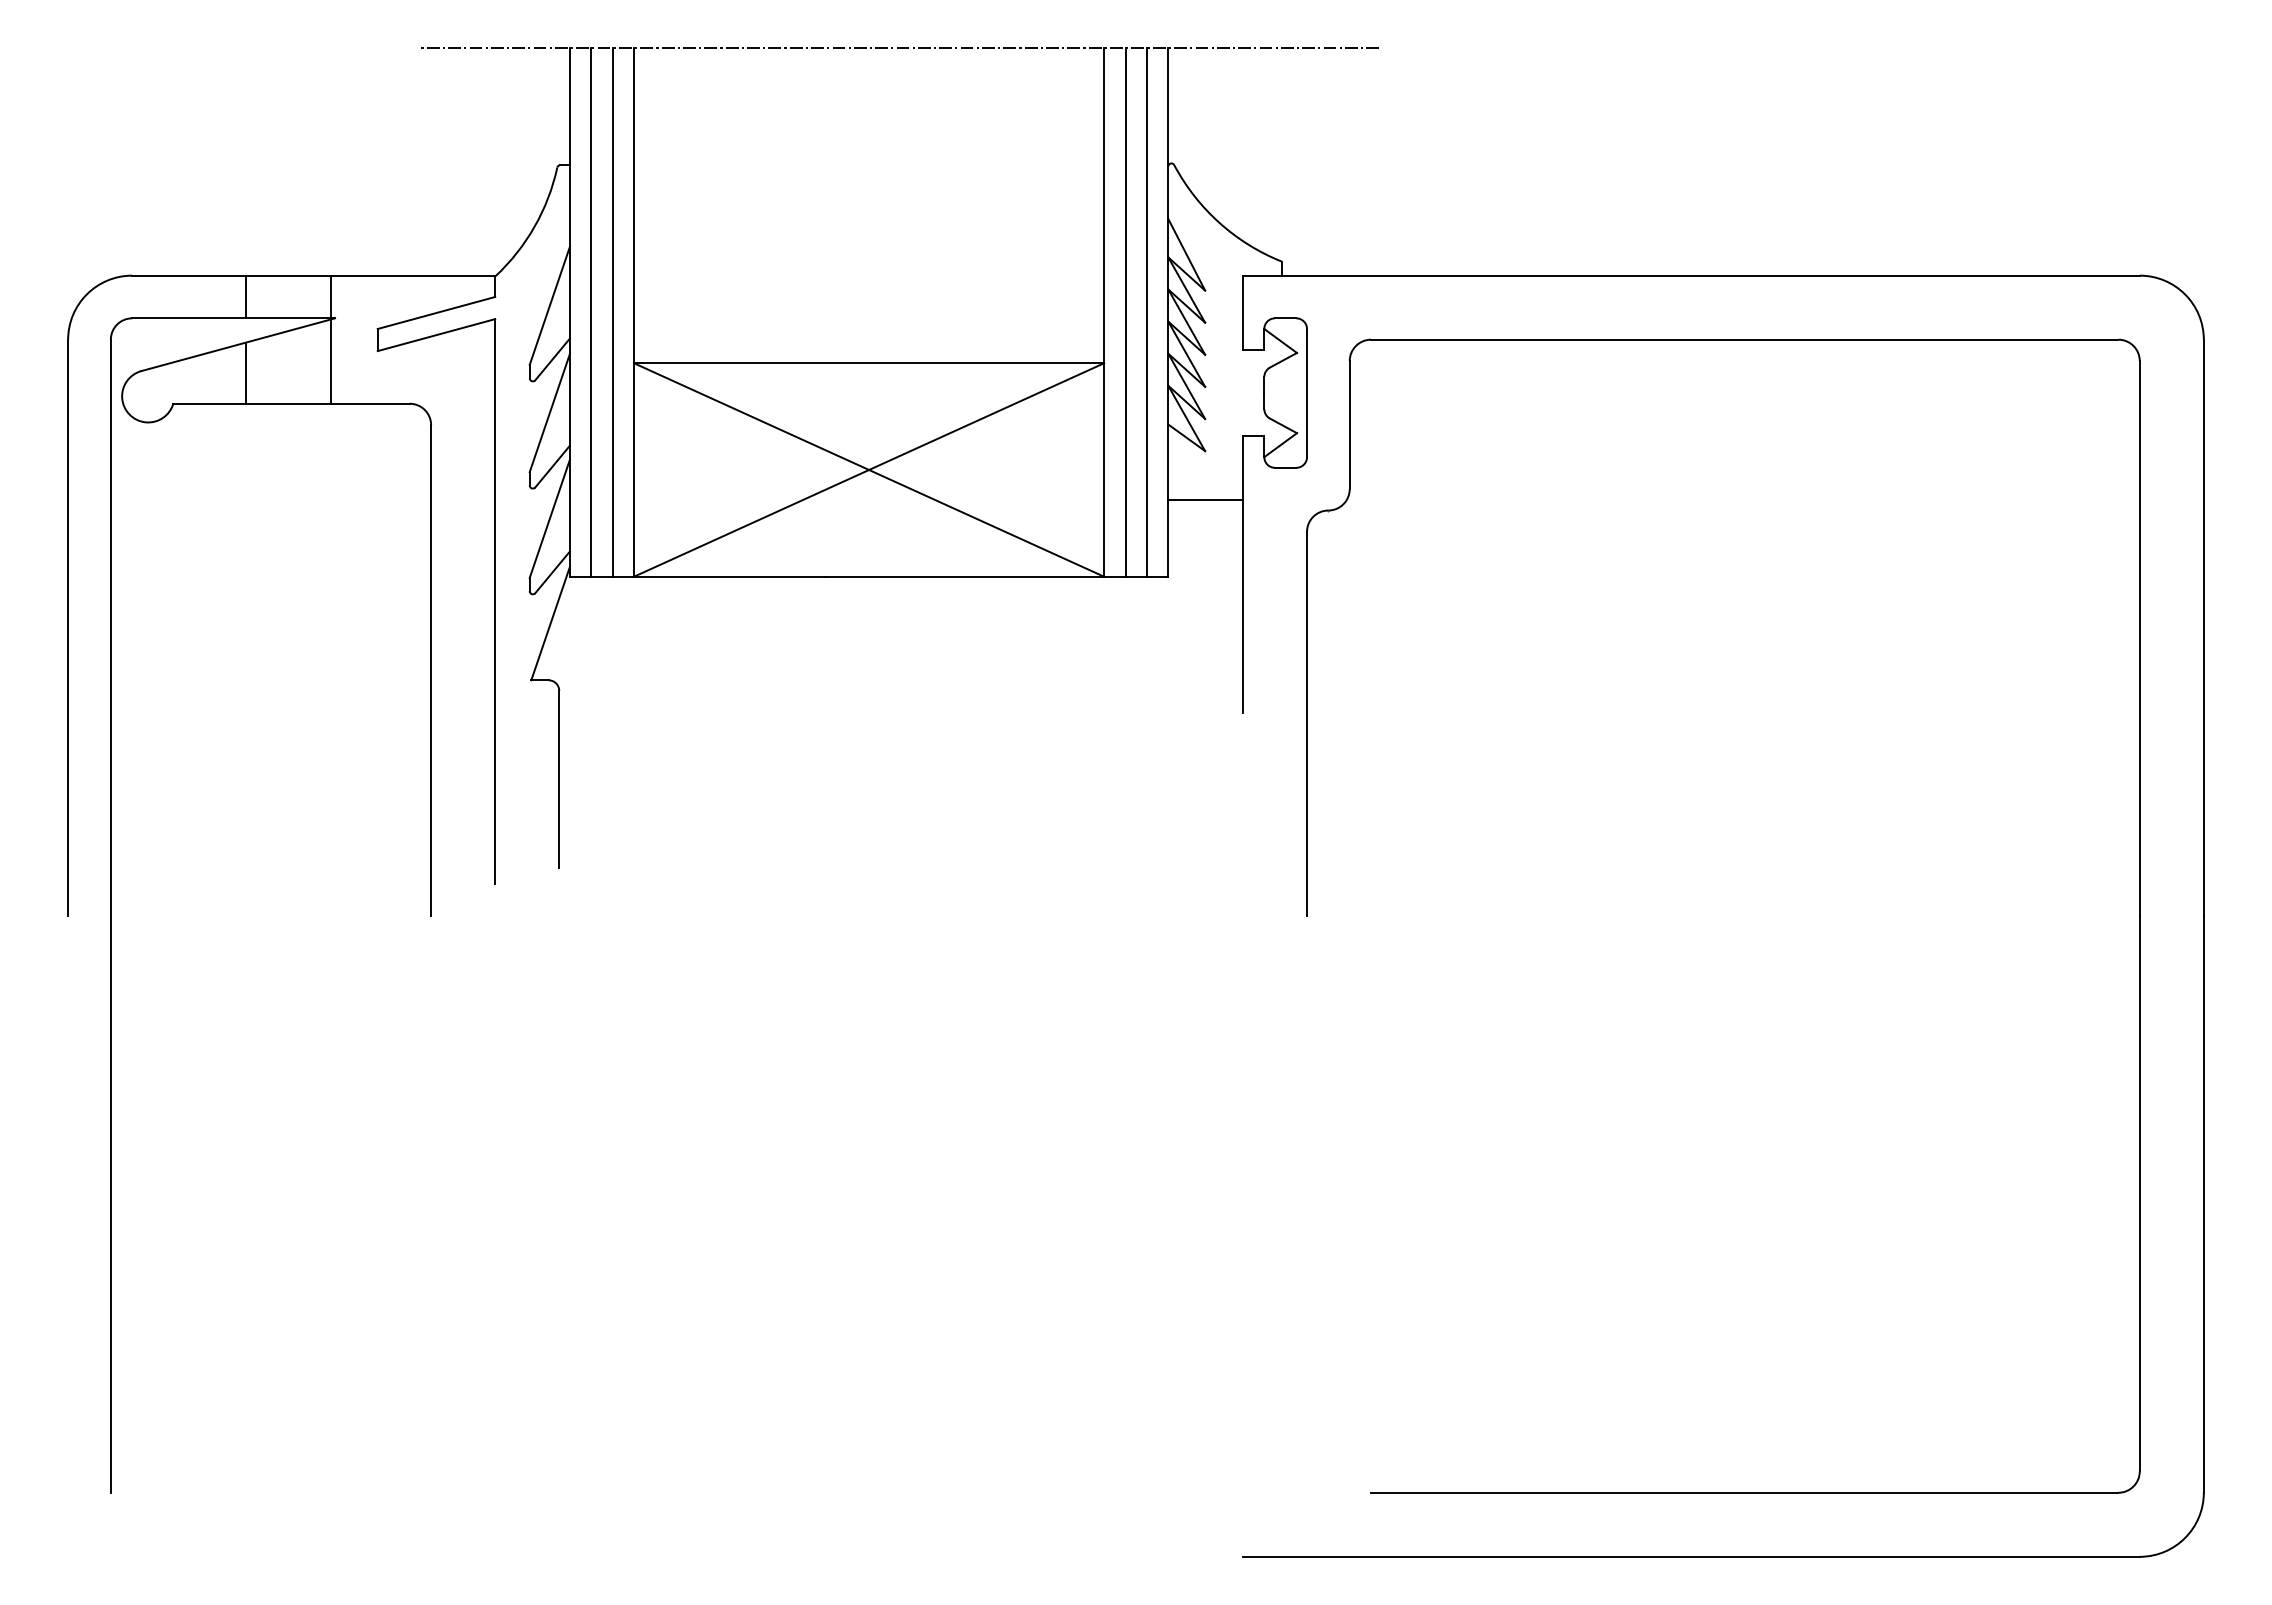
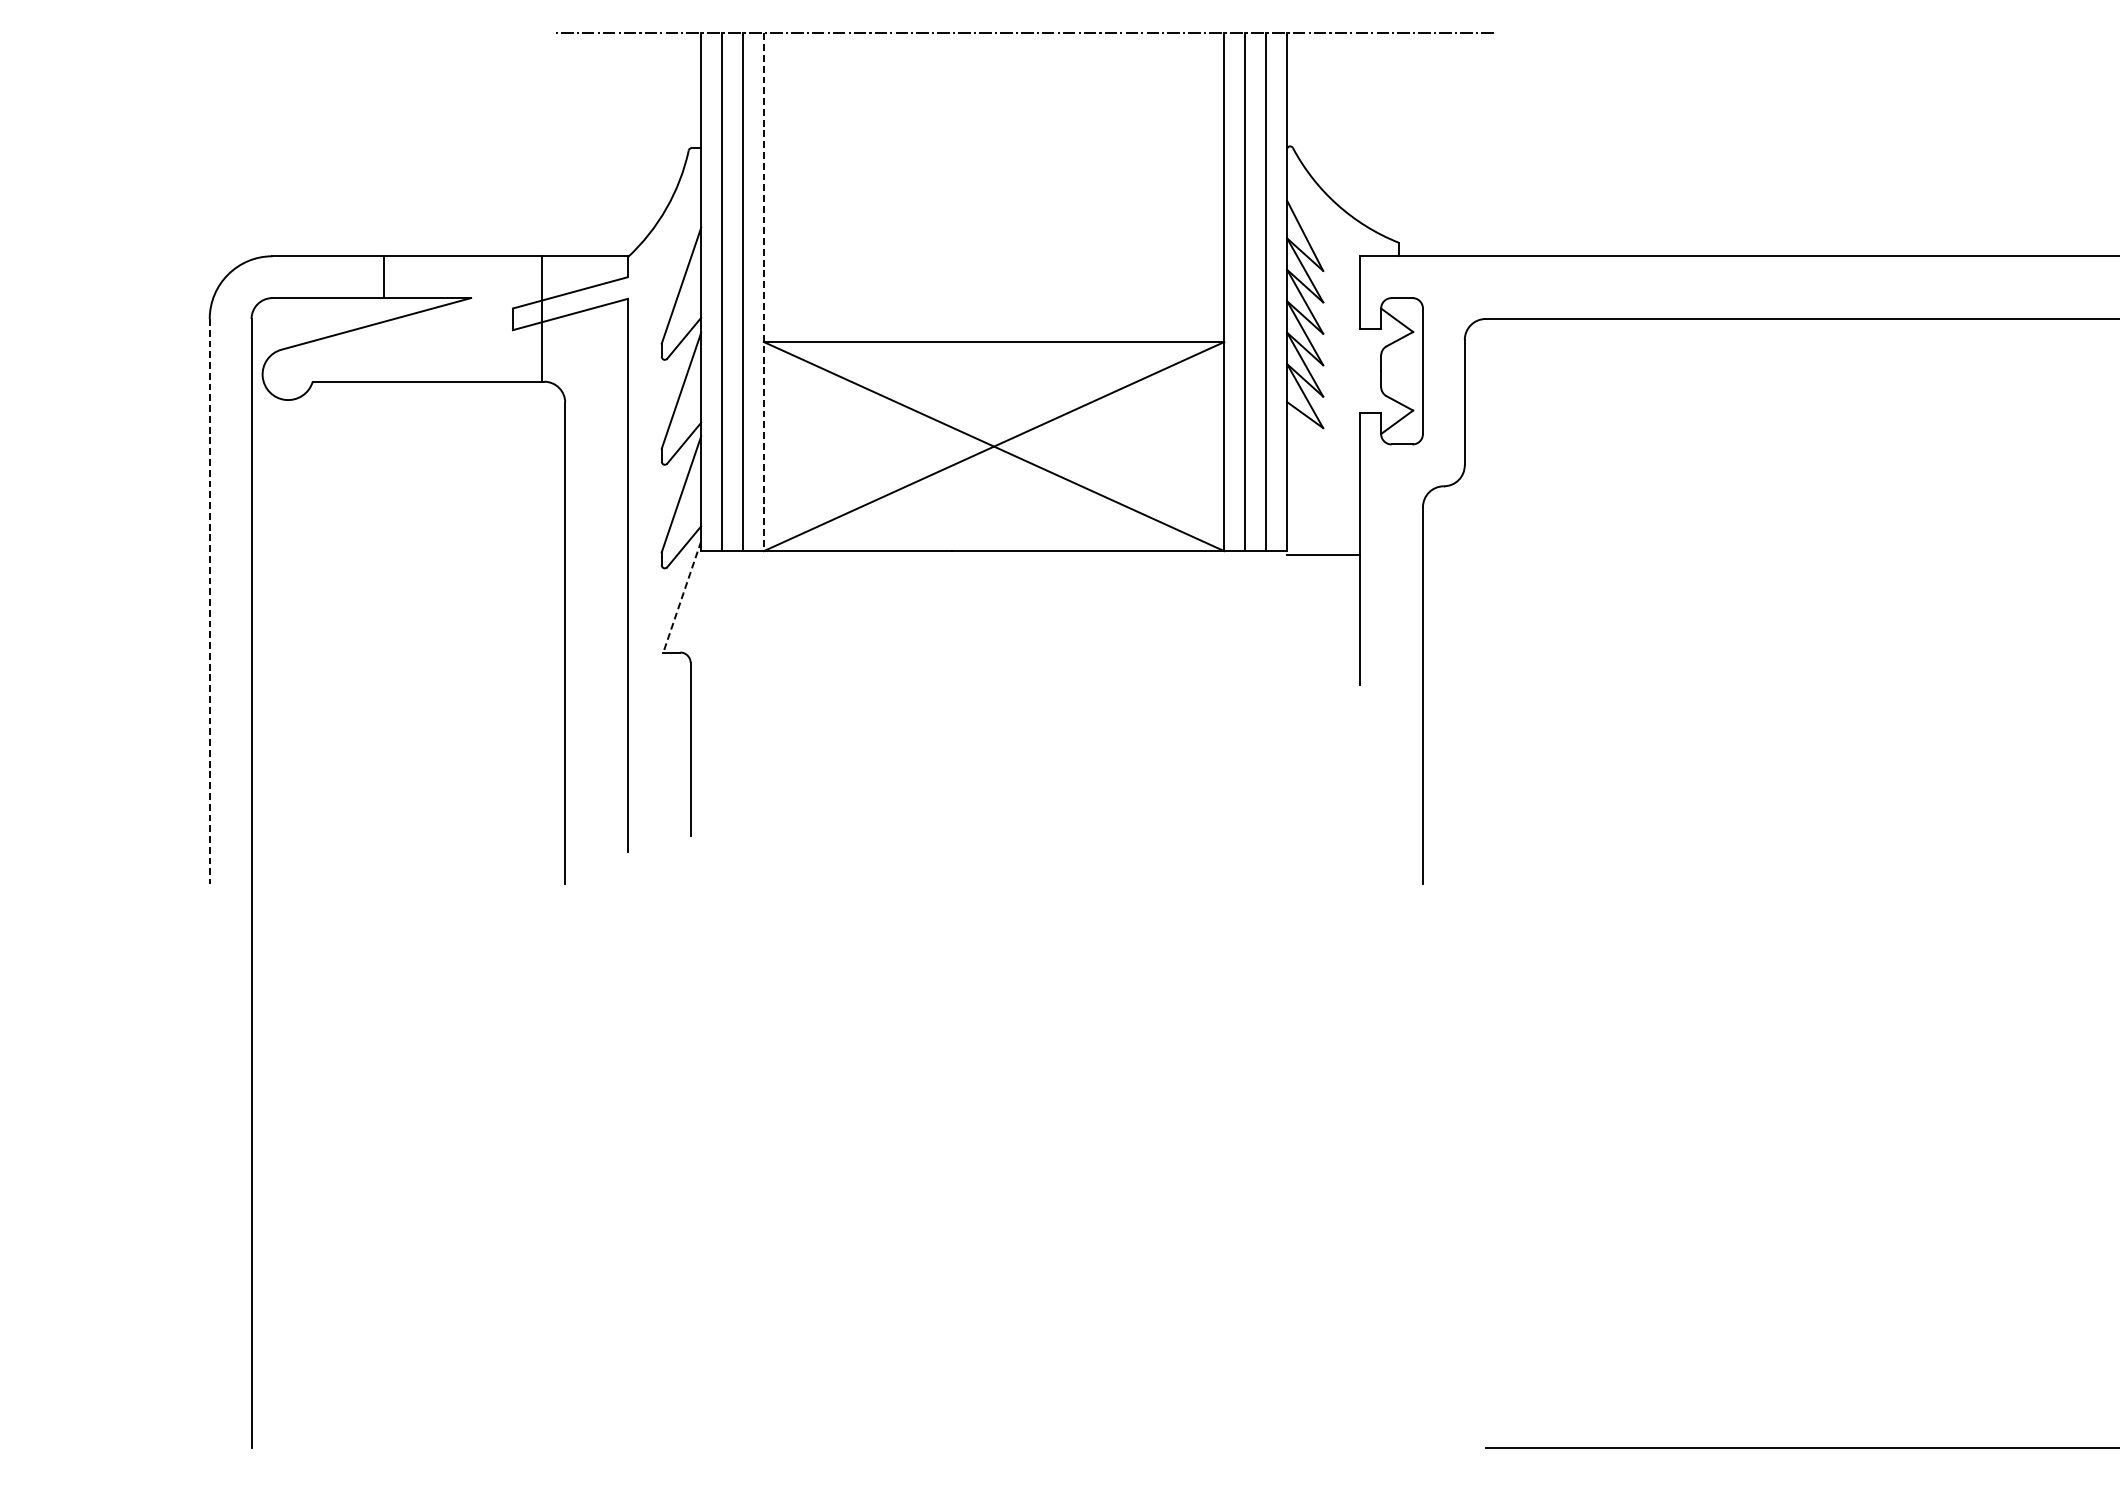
line: (633, 312) -> (763, 292), solid -> dashed
line: (331, 339) -> (542, 318), moved
line: (245, 372) -> (383, 351), removed
line: (1205, 499) -> (1323, 554), moved
line: (550, 623) -> (682, 596), solid -> dashed
line: (68, 628) -> (210, 601), solid -> dashed

